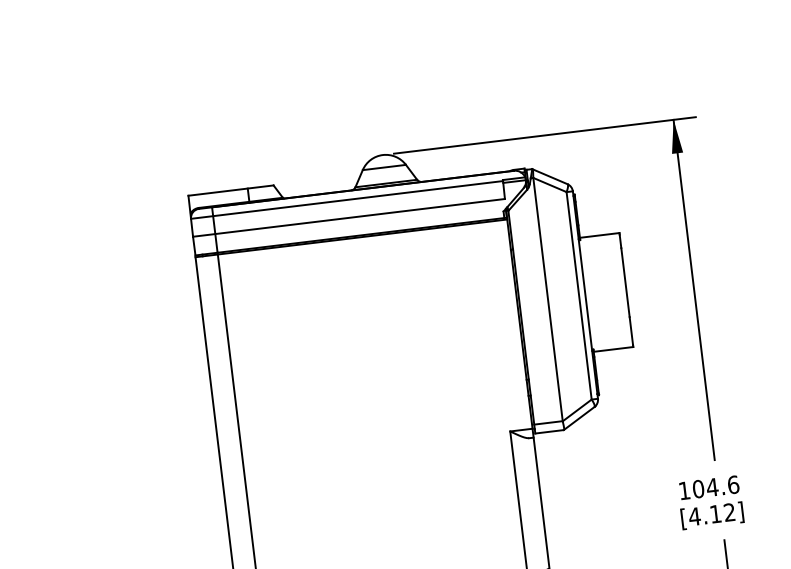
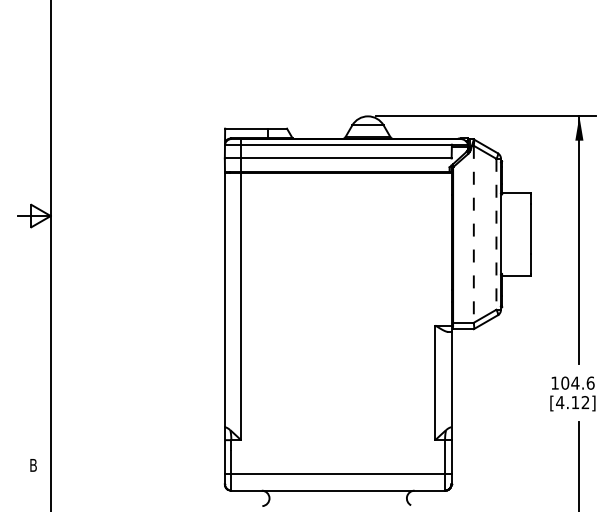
line: (579, 296) -> (496, 234), solid -> dashed
line: (547, 299) -> (473, 234), solid -> dashed

